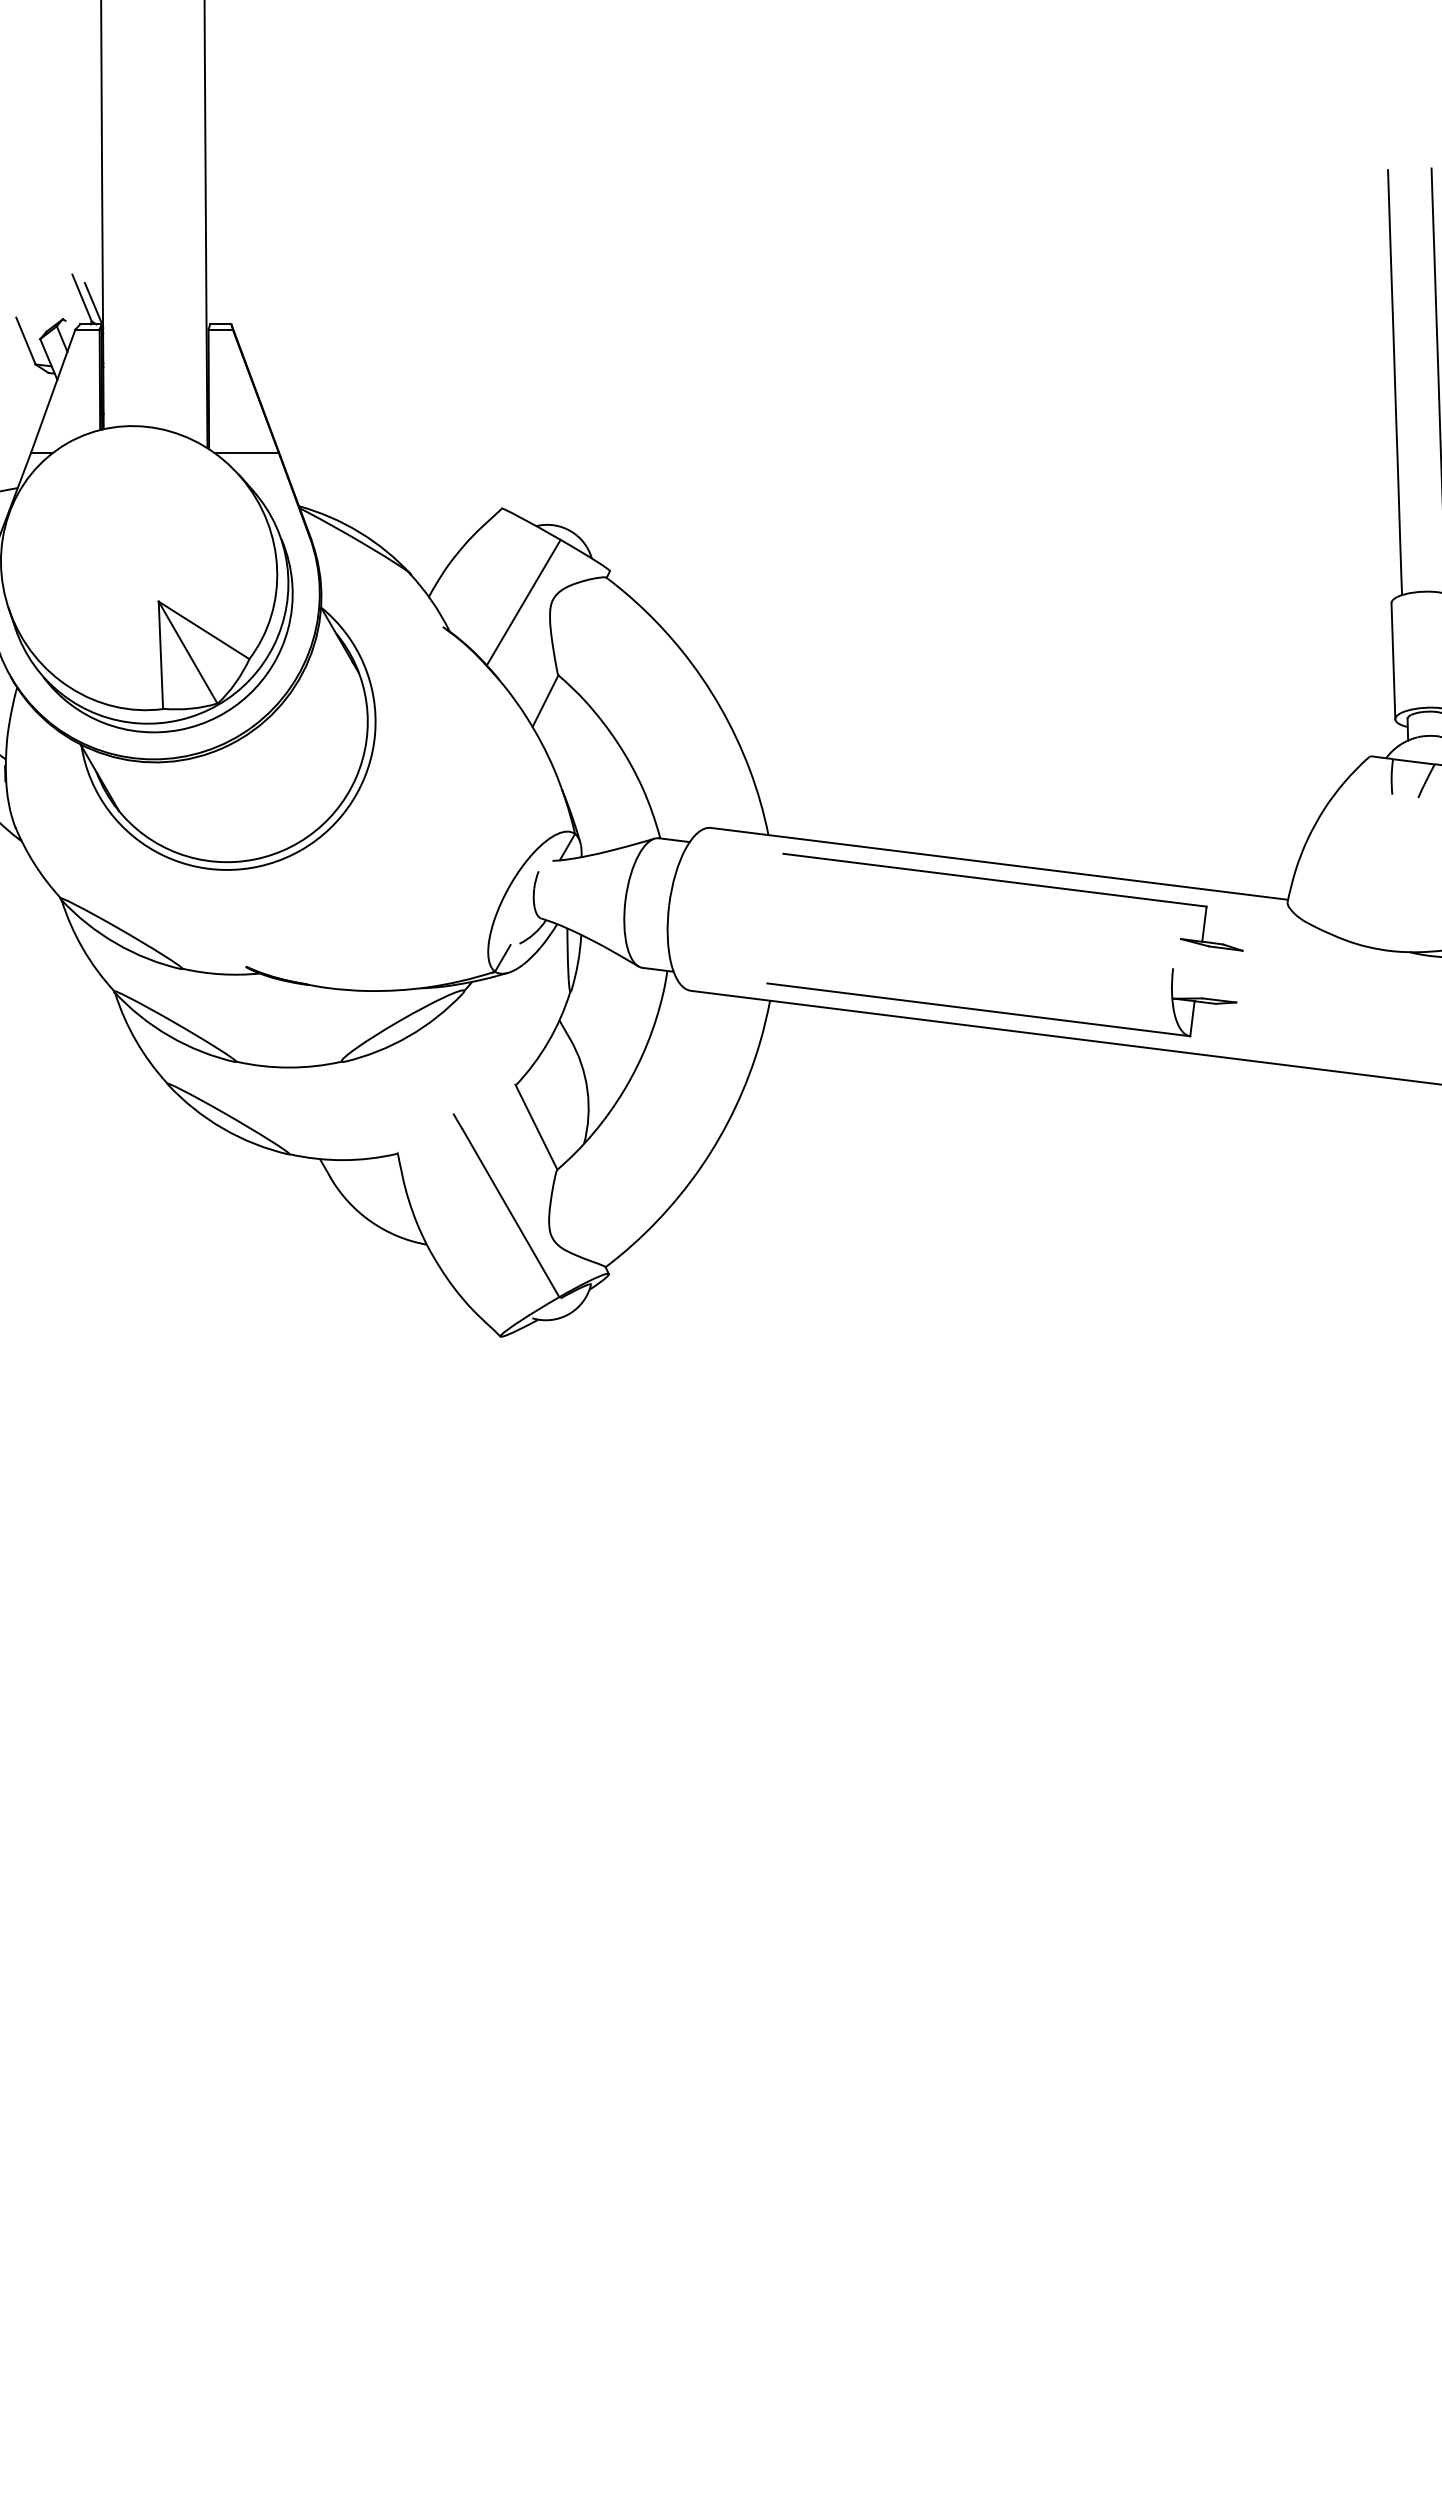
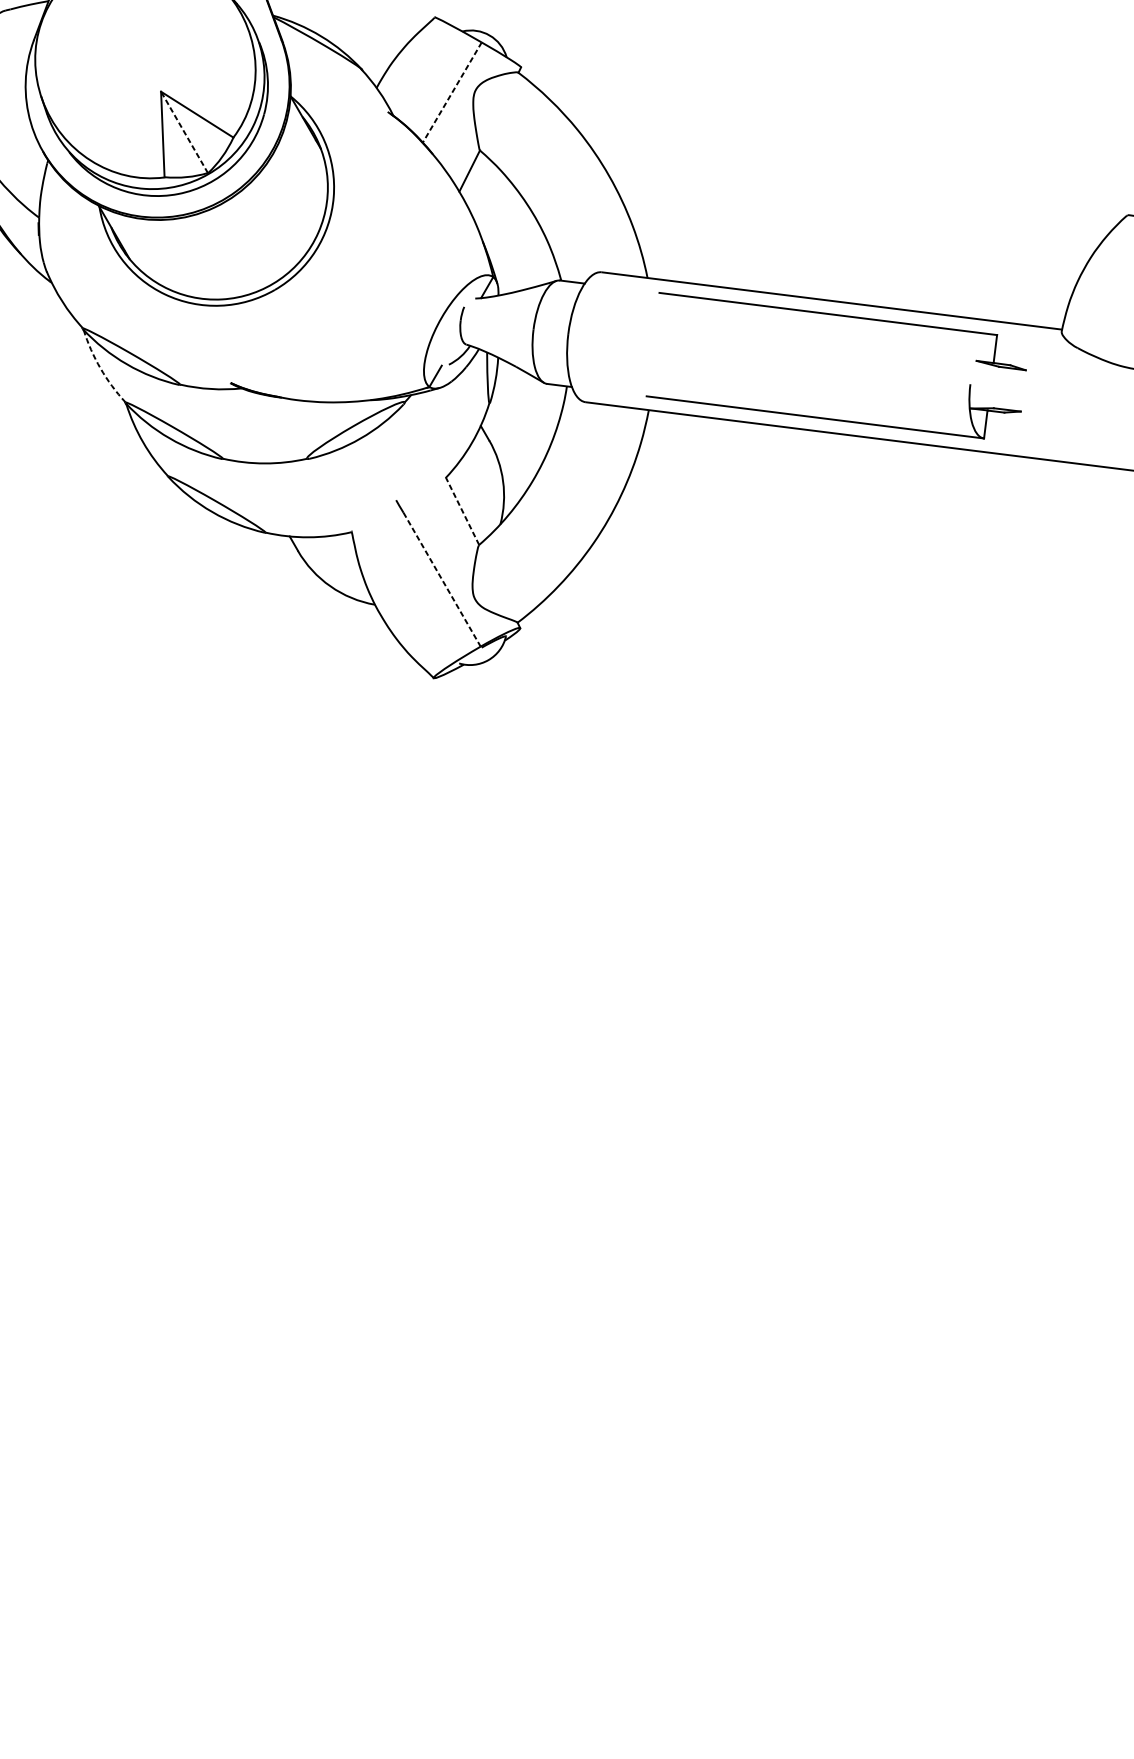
line: (523, 602) -> (452, 92), solid -> dashed
line: (188, 652) -> (184, 132), solid -> dashed
arc: (82, 948) -> (100, 368), solid -> dashed
line: (536, 1126) -> (462, 510), solid -> dashed
line: (510, 1213) -> (441, 579), solid -> dashed

